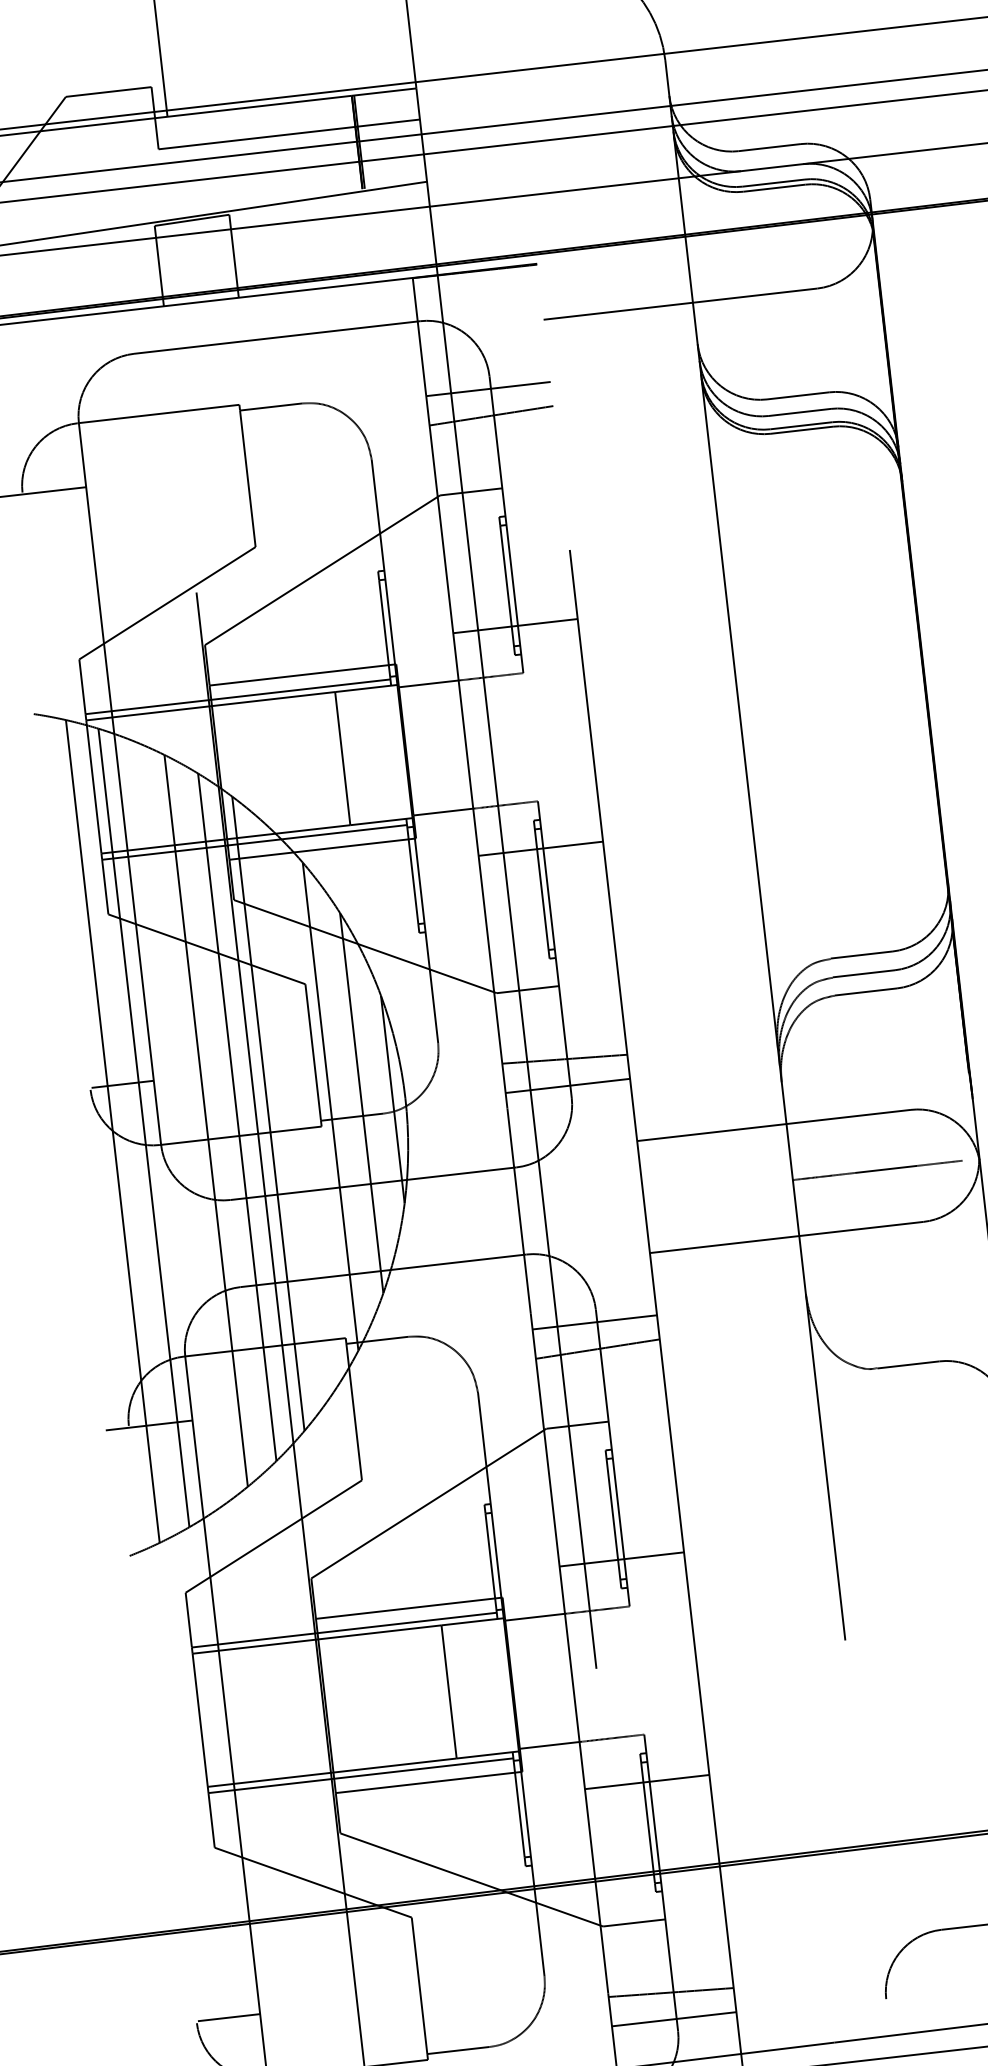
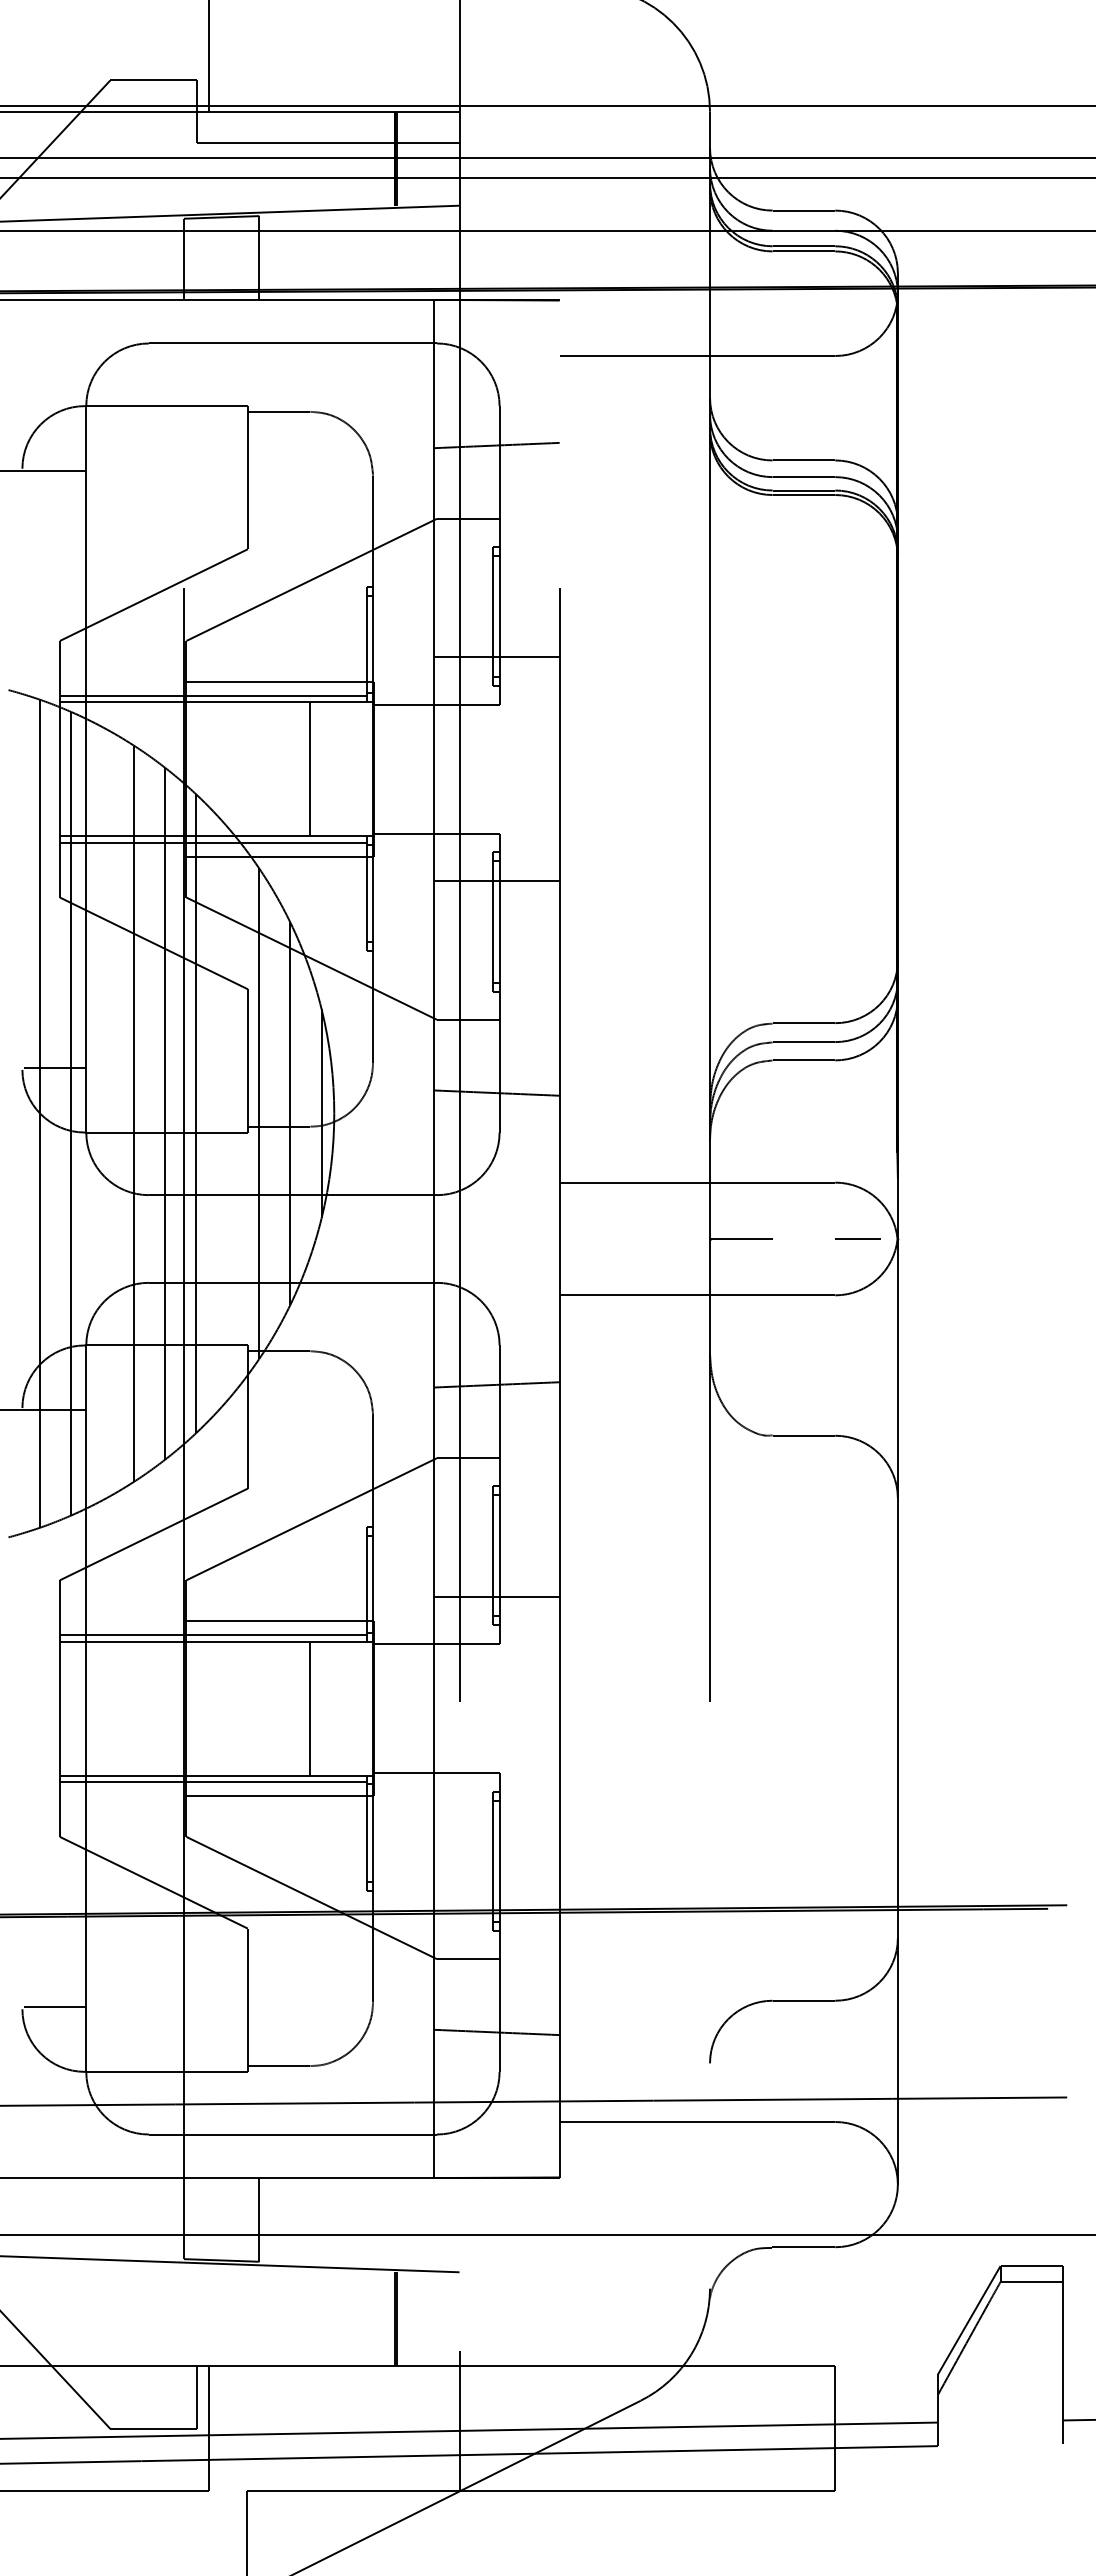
line: (487, 389) -> (496, 418), removed
line: (567, 1086) -> (496, 1120), removed
line: (885, 1169) -> (803, 1239), removed
line: (594, 1321) -> (496, 1357), removed
line: (646, 1781) -> (496, 1820), removed
line: (673, 2019) -> (496, 2059), removed

